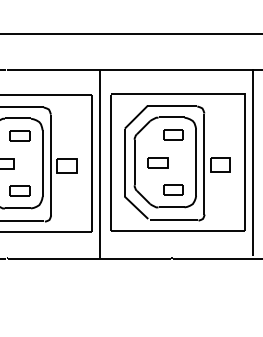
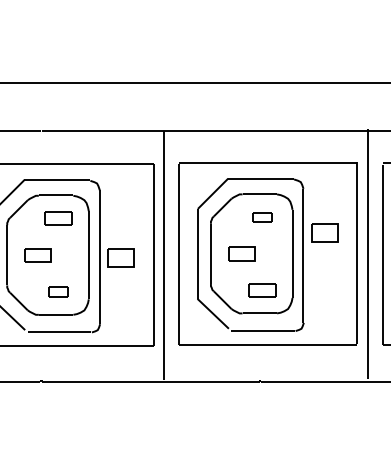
part: (173, 135) -> (262, 217), size x0.7
part: (220, 164) -> (324, 232), moved
part: (19, 190) -> (58, 291), size x0.7

